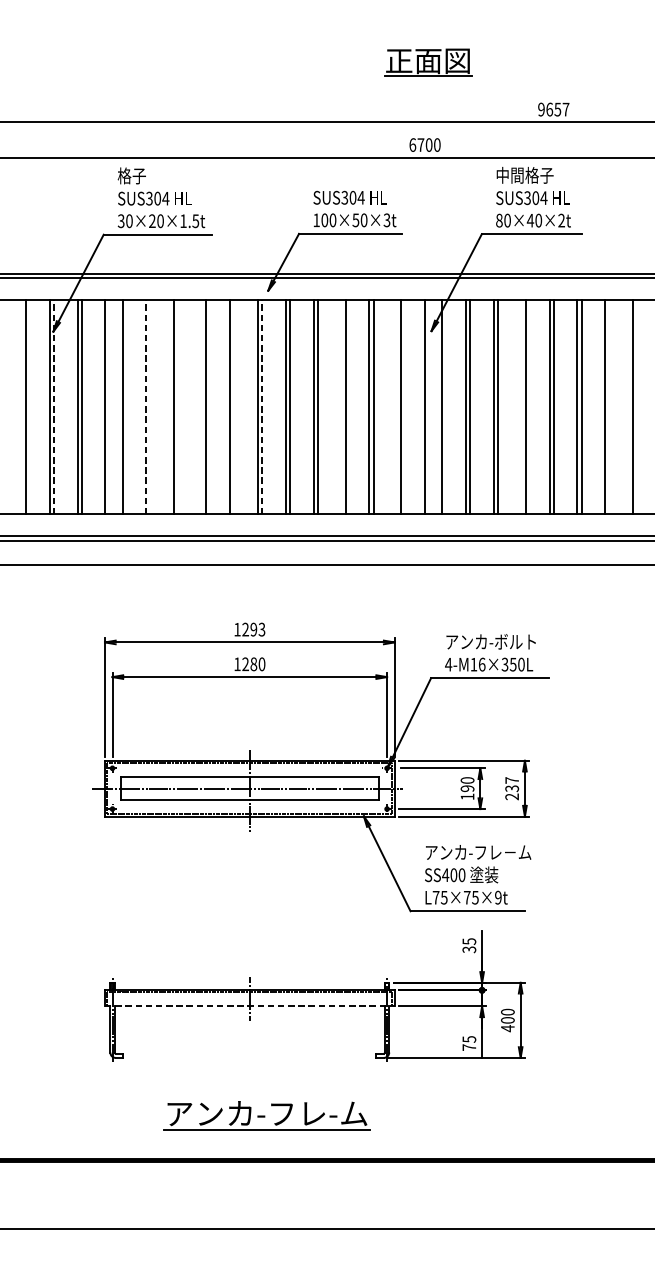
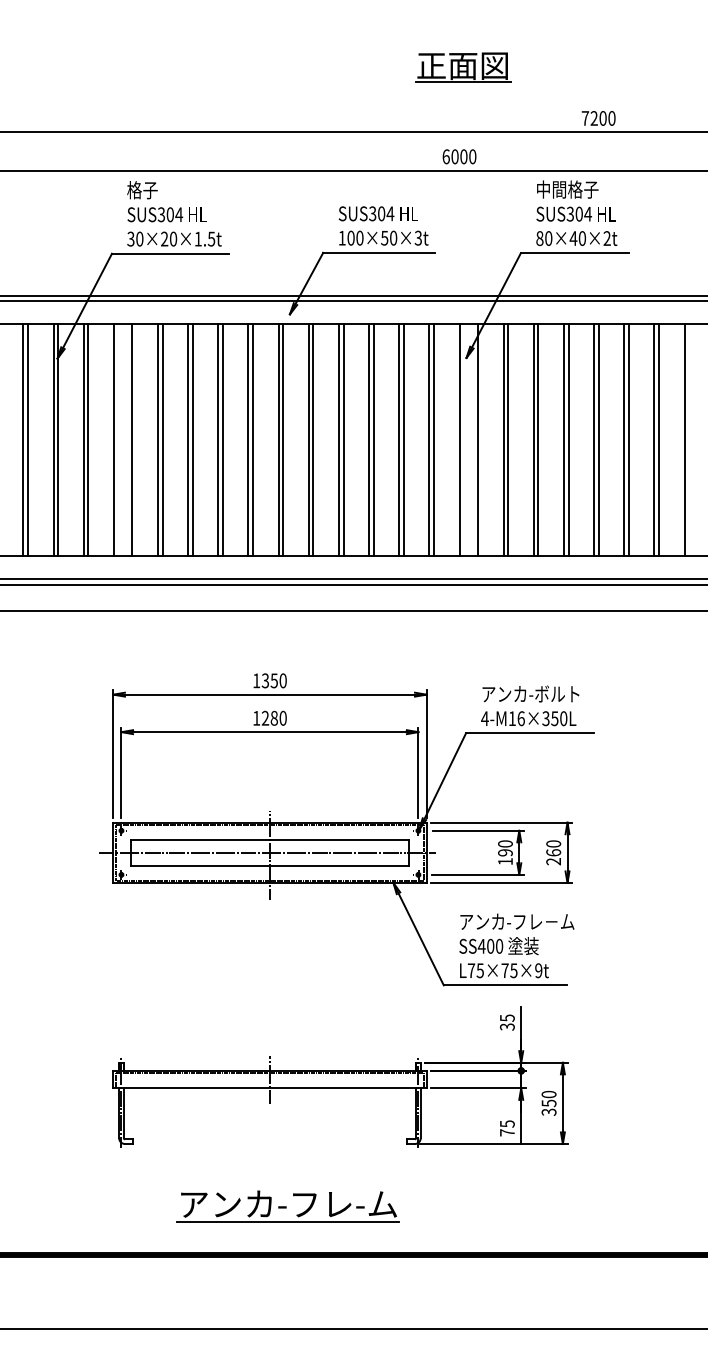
text: (553, 109) -> (598, 118), 9657 -> 7200
text: (420, 144) -> (454, 156), 6700 -> 6000
line: (21, 407) -> (23, 440), added
line: (54, 407) -> (58, 440), dashed -> solid
line: (145, 407) -> (157, 440), dashed -> solid
line: (150, 407) -> (162, 440), added
line: (178, 407) -> (192, 440), added
line: (202, 407) -> (218, 440), added
line: (234, 407) -> (253, 440), added
line: (262, 407) -> (283, 440), dashed -> solid
line: (341, 407) -> (369, 440), added
line: (397, 407) -> (429, 440), added
line: (521, 407) -> (563, 440), added
line: (609, 407) -> (659, 440), added
text: (253, 629) -> (273, 680), 1293 -> 1350
text: (511, 784) -> (553, 848), 237 -> 260
line: (249, 1006) -> (269, 1088), dashed -> solid
text: (507, 1024) -> (548, 1107), 400 -> 350

